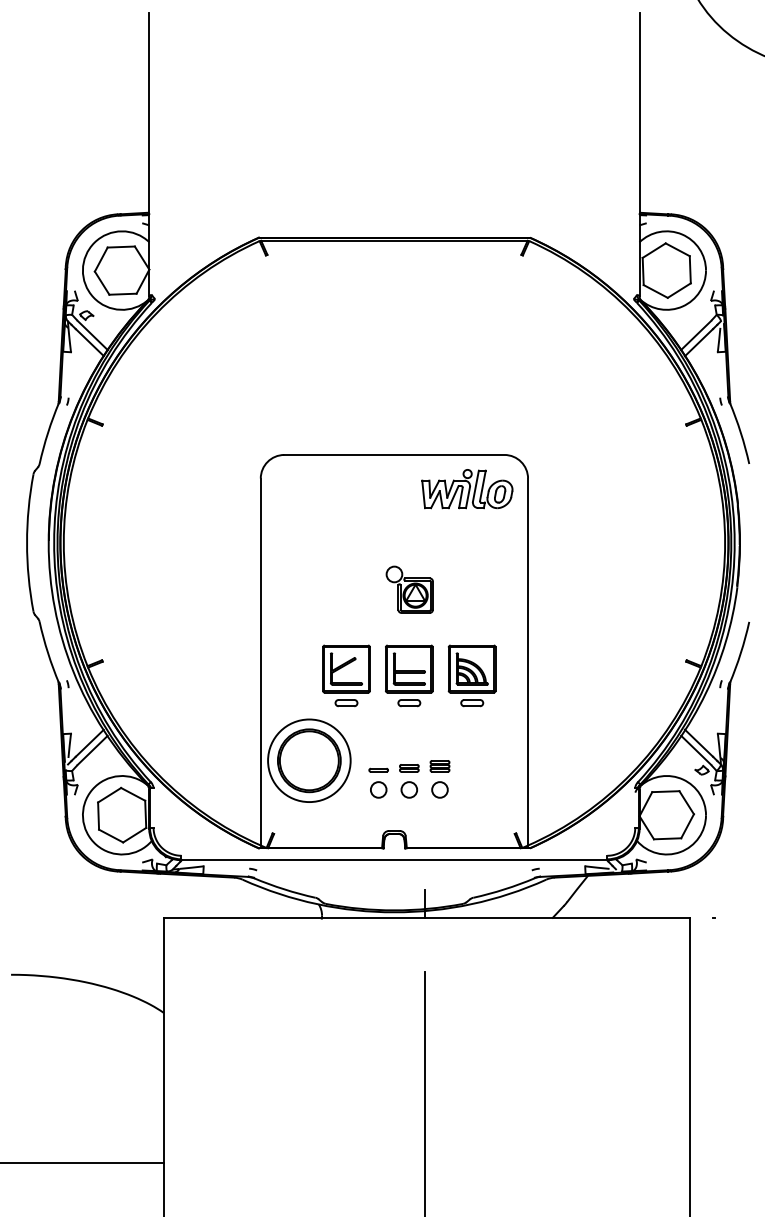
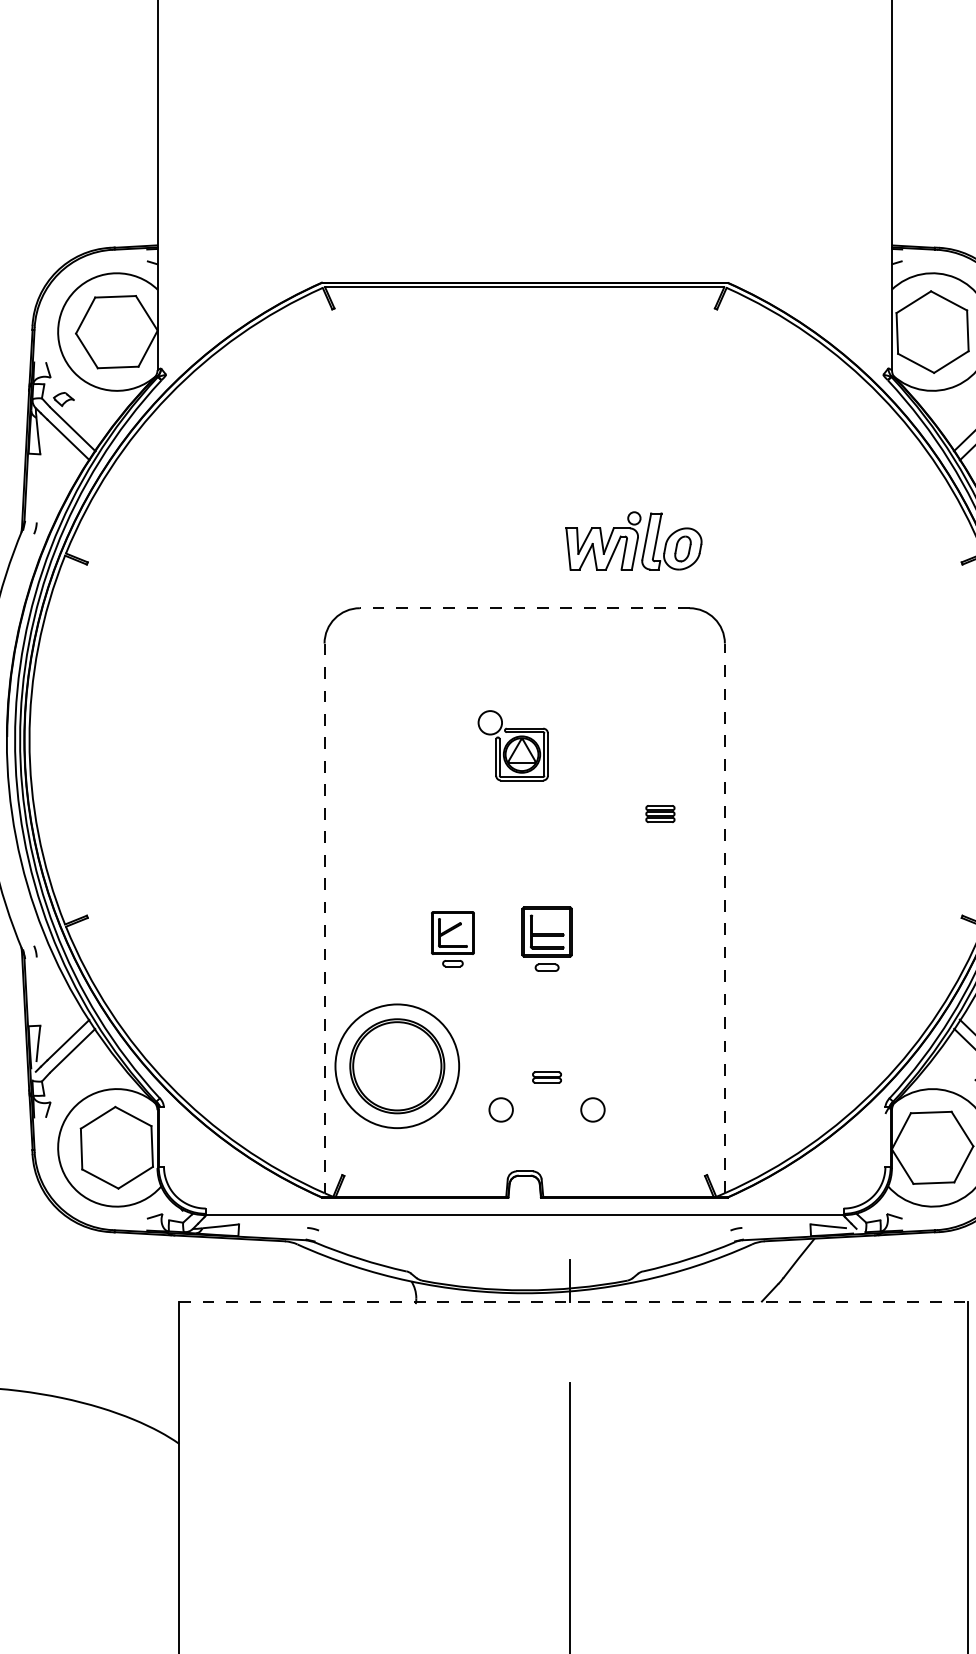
line: (393, 455) -> (523, 609), solid -> dashed
part: (467, 489) -> (634, 541), moved
part: (409, 589) -> (512, 745), moved
line: (528, 661) -> (725, 917), solid -> dashed
line: (260, 662) -> (324, 919), solid -> dashed
part: (346, 675) -> (452, 938), size x0.6
part: (409, 675) -> (547, 938), size x0.7
part: (471, 675) -> (640, 938), removed
part: (439, 766) -> (659, 814), moved
part: (378, 769) -> (500, 1079), removed
circle: (408, 789) -> (545, 1109), removed
line: (427, 917) -> (574, 1301), solid -> dashed

